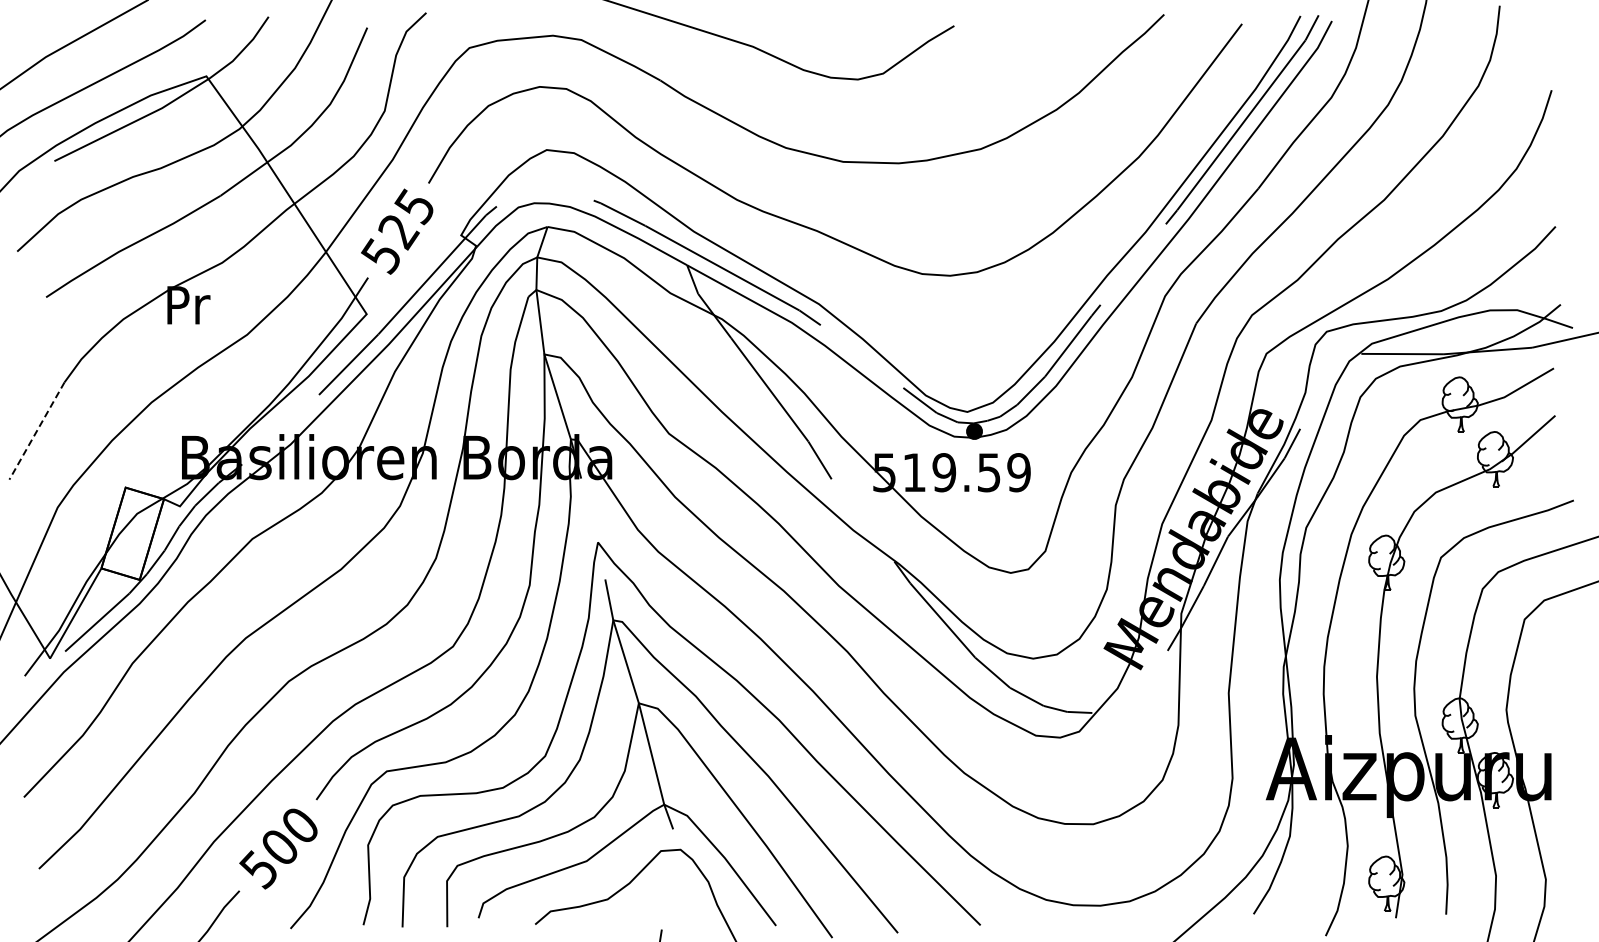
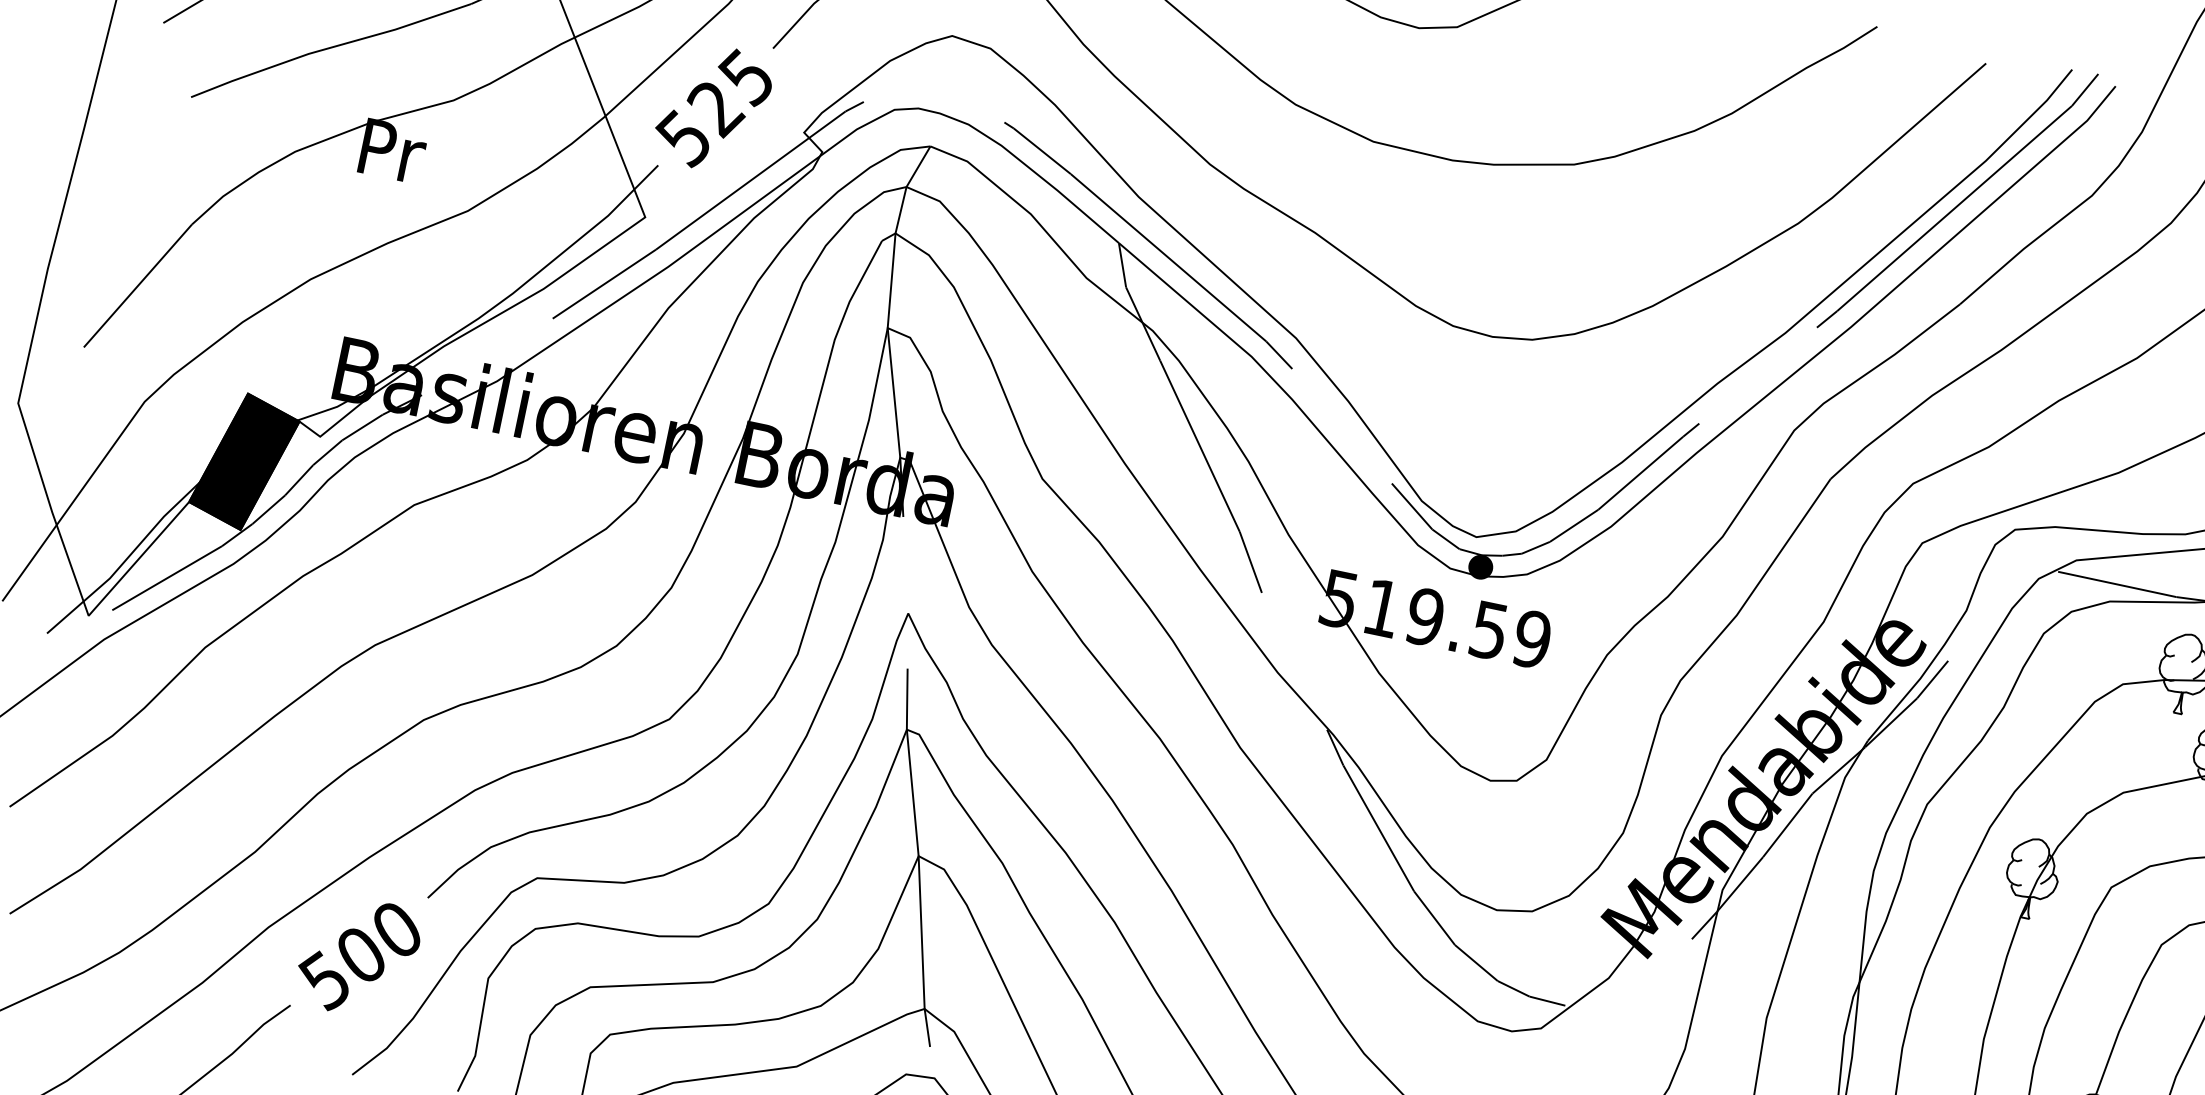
line: (37, 431) -> (138, 286), dashed -> solid
fill: (132, 533) -> (244, 461), added

